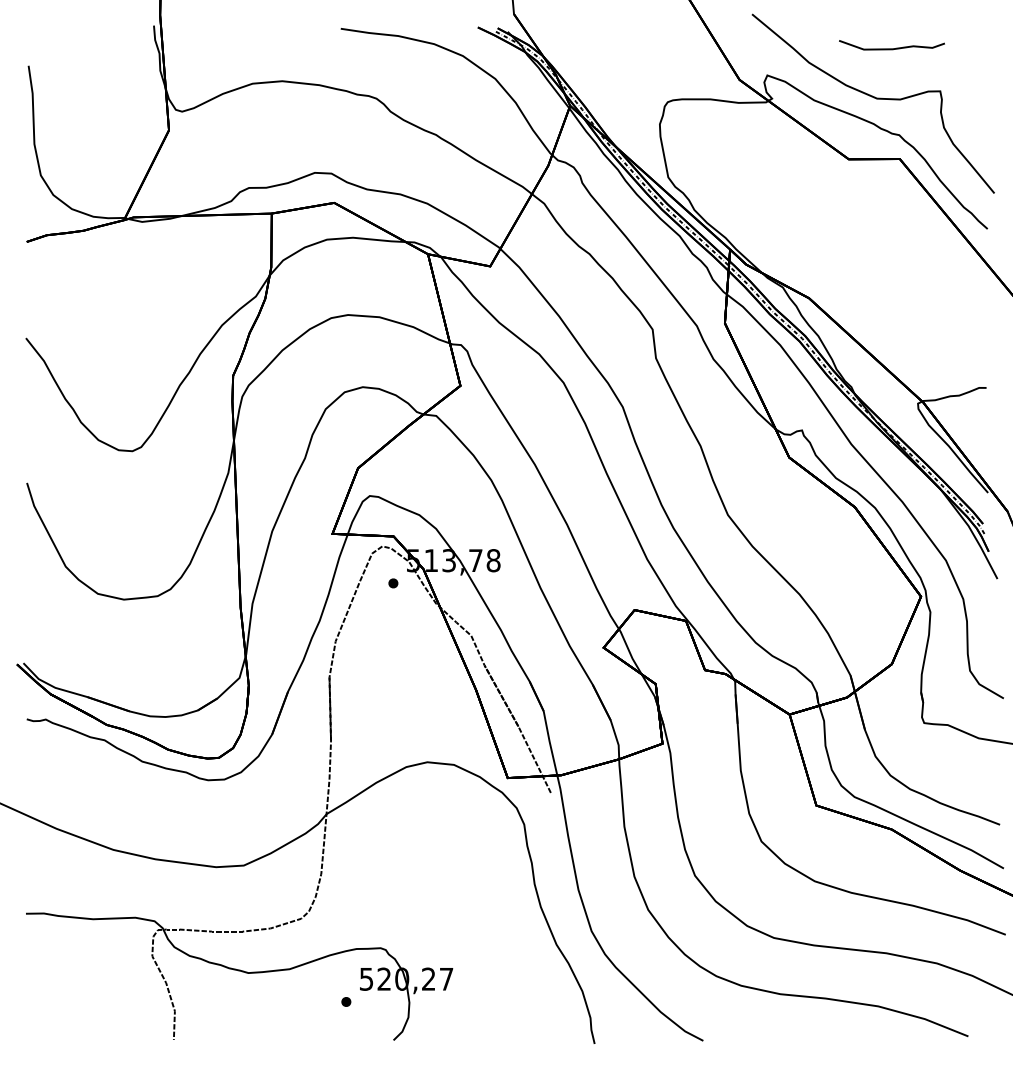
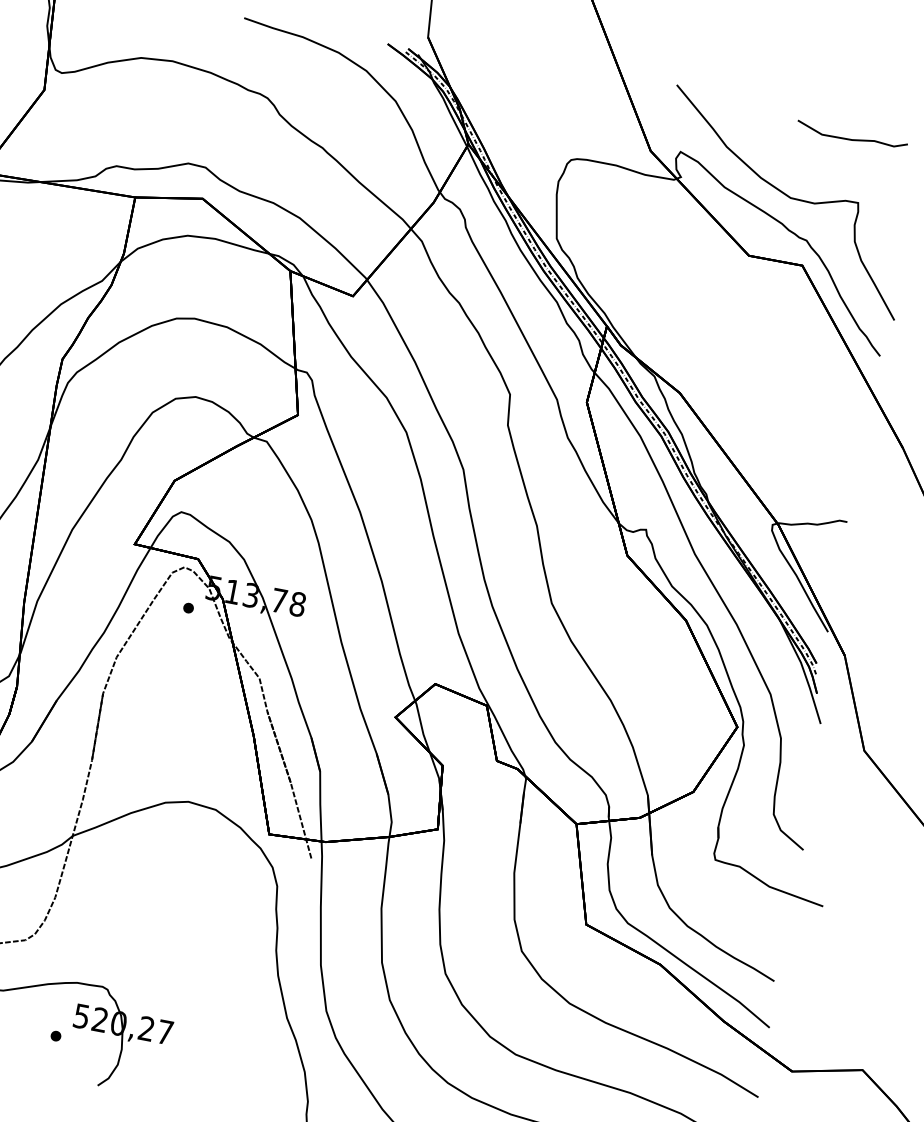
curve: (891, 48) -> (851, 138), moved

